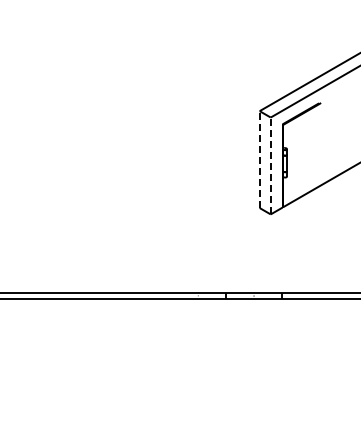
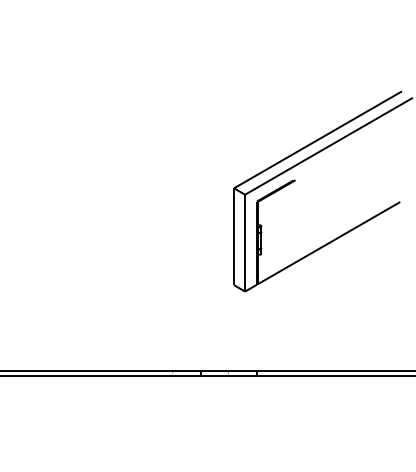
line: (260, 159) -> (234, 236), dashed -> solid
line: (271, 165) -> (245, 242), dashed -> solid

